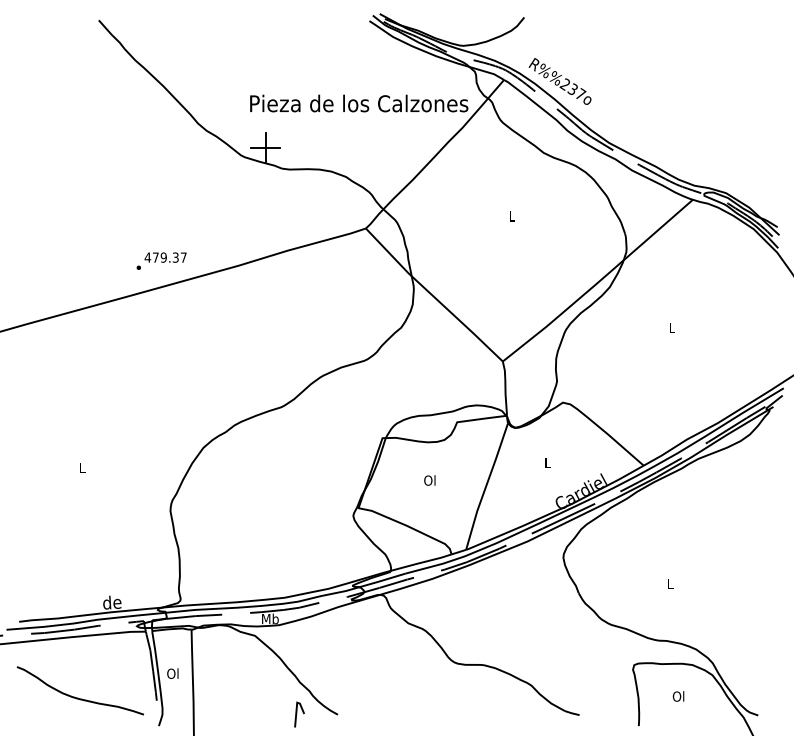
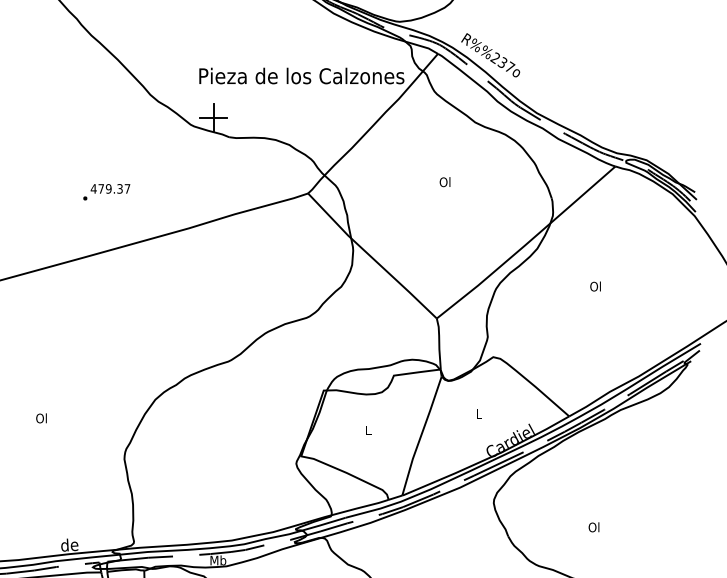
text: (511, 216) -> (444, 182), L -> Ol
text: (161, 260) -> (106, 191), moved
text: (671, 327) -> (595, 286), L -> Ol
text: (81, 467) -> (40, 418), L -> Ol
text: (429, 480) -> (367, 430), Ol -> L
text: (669, 583) -> (593, 527), L -> Ol

